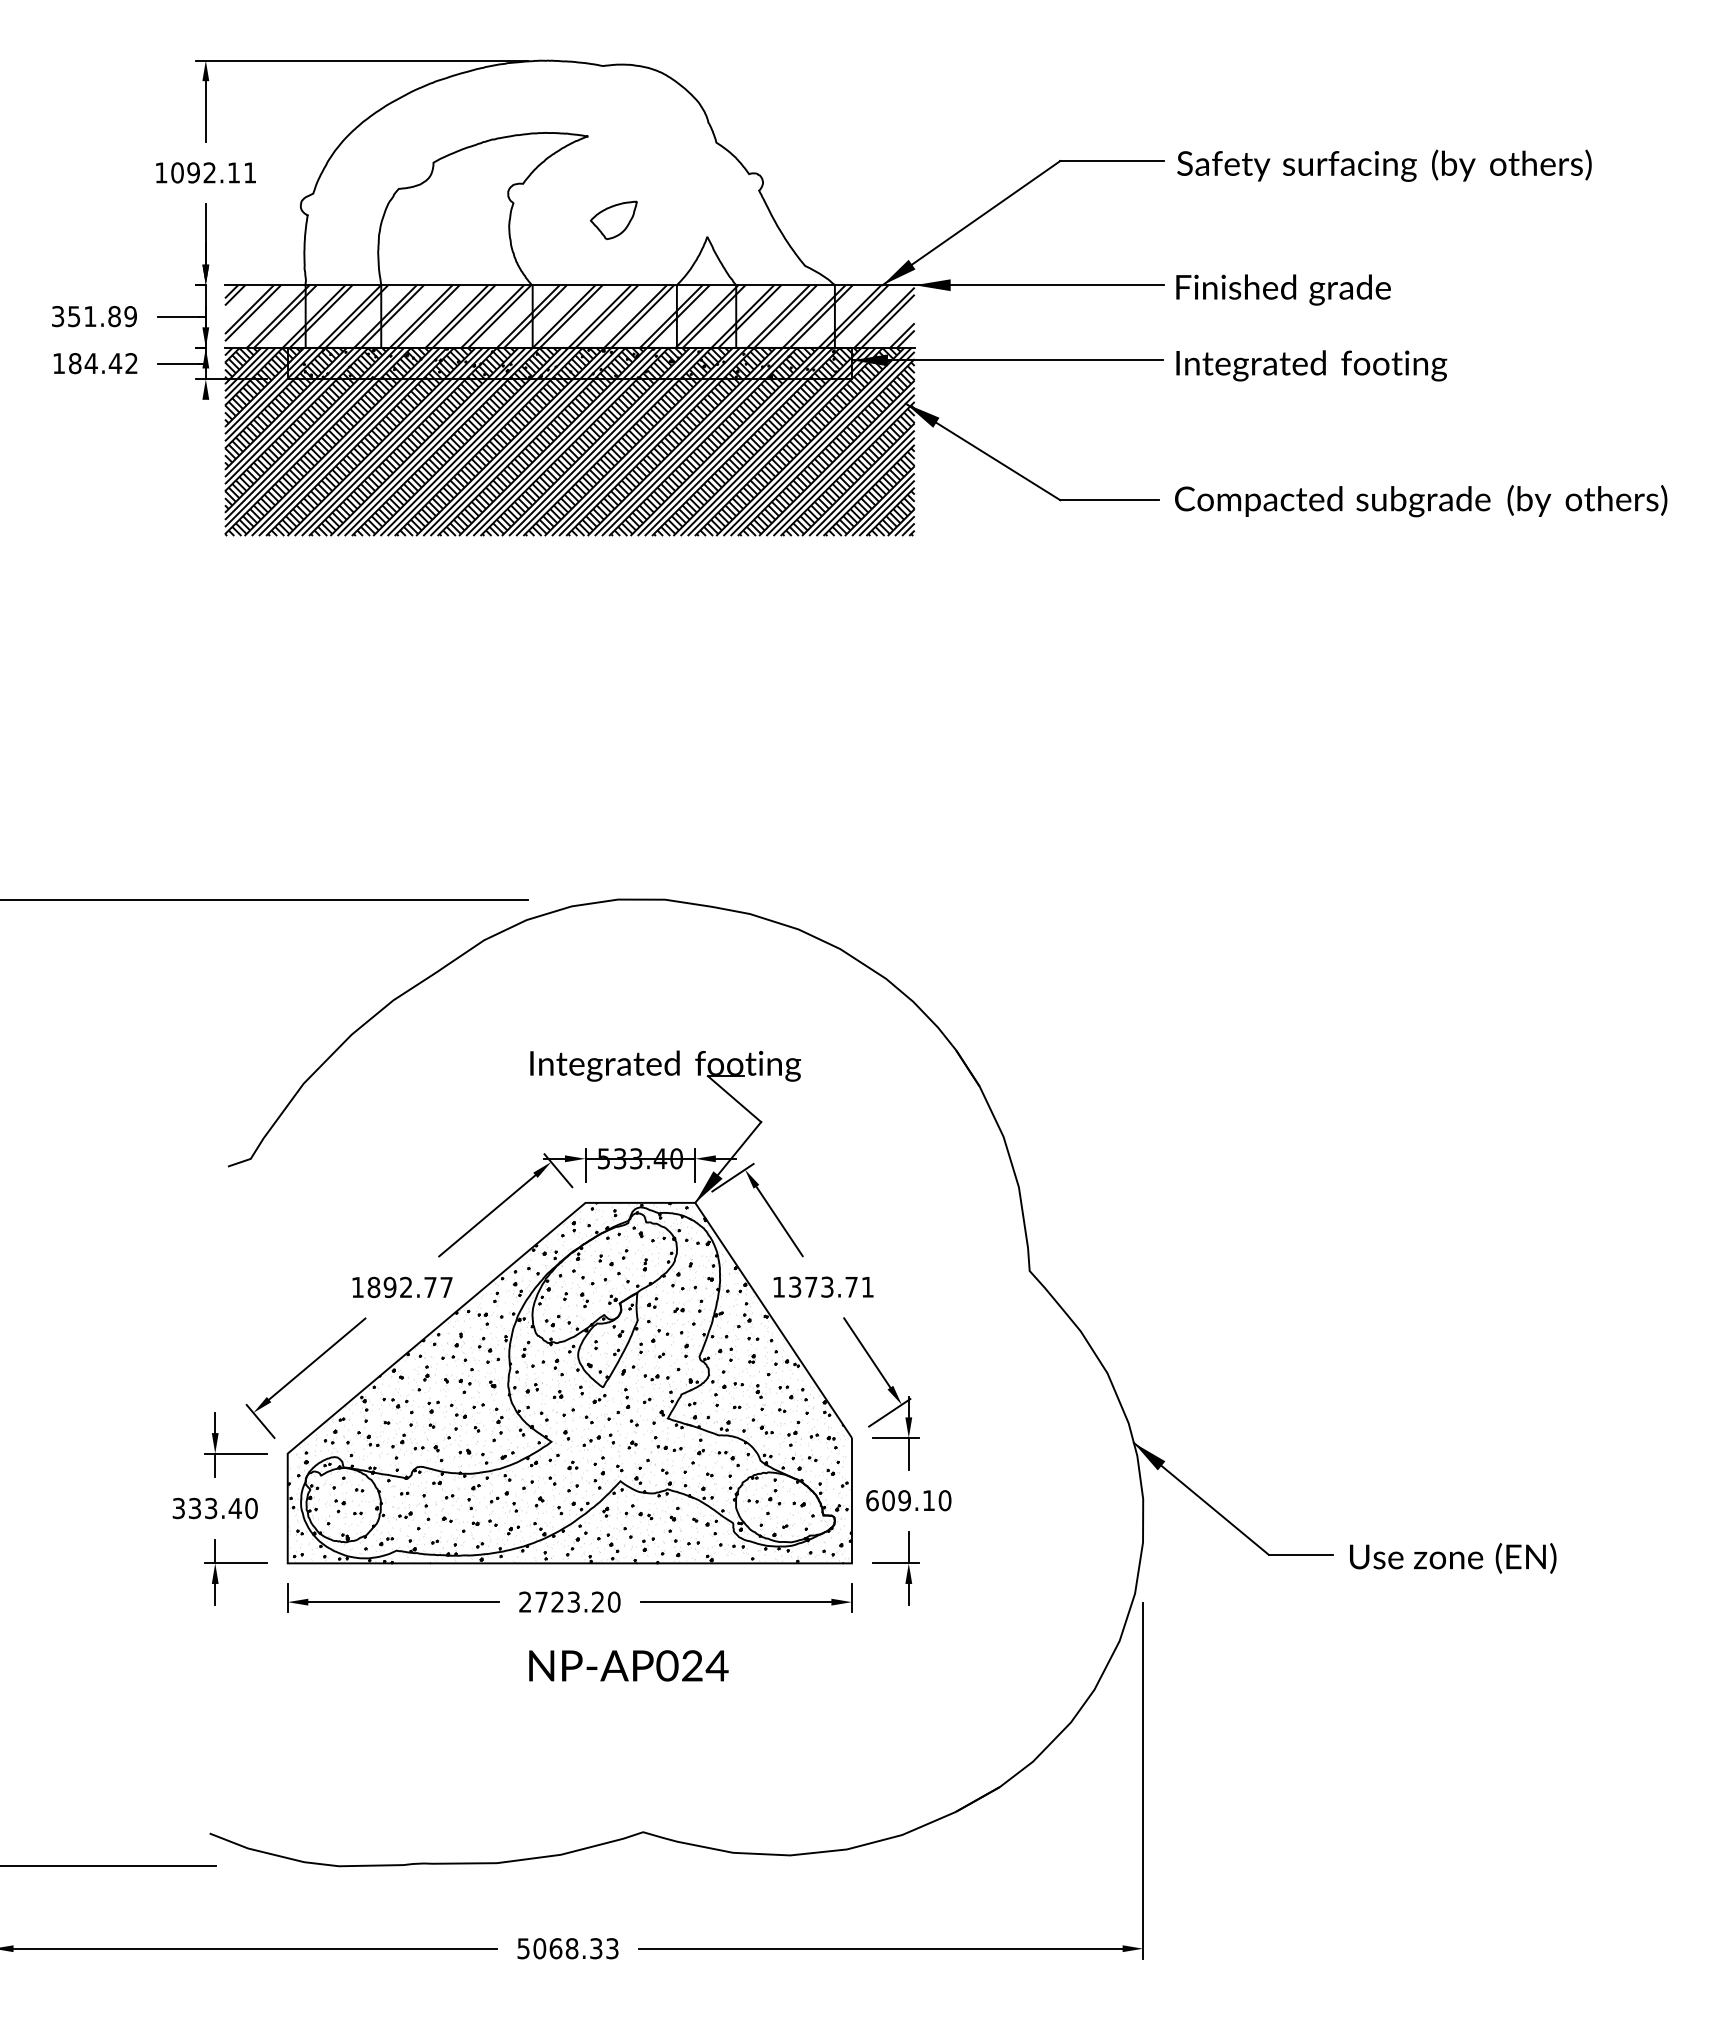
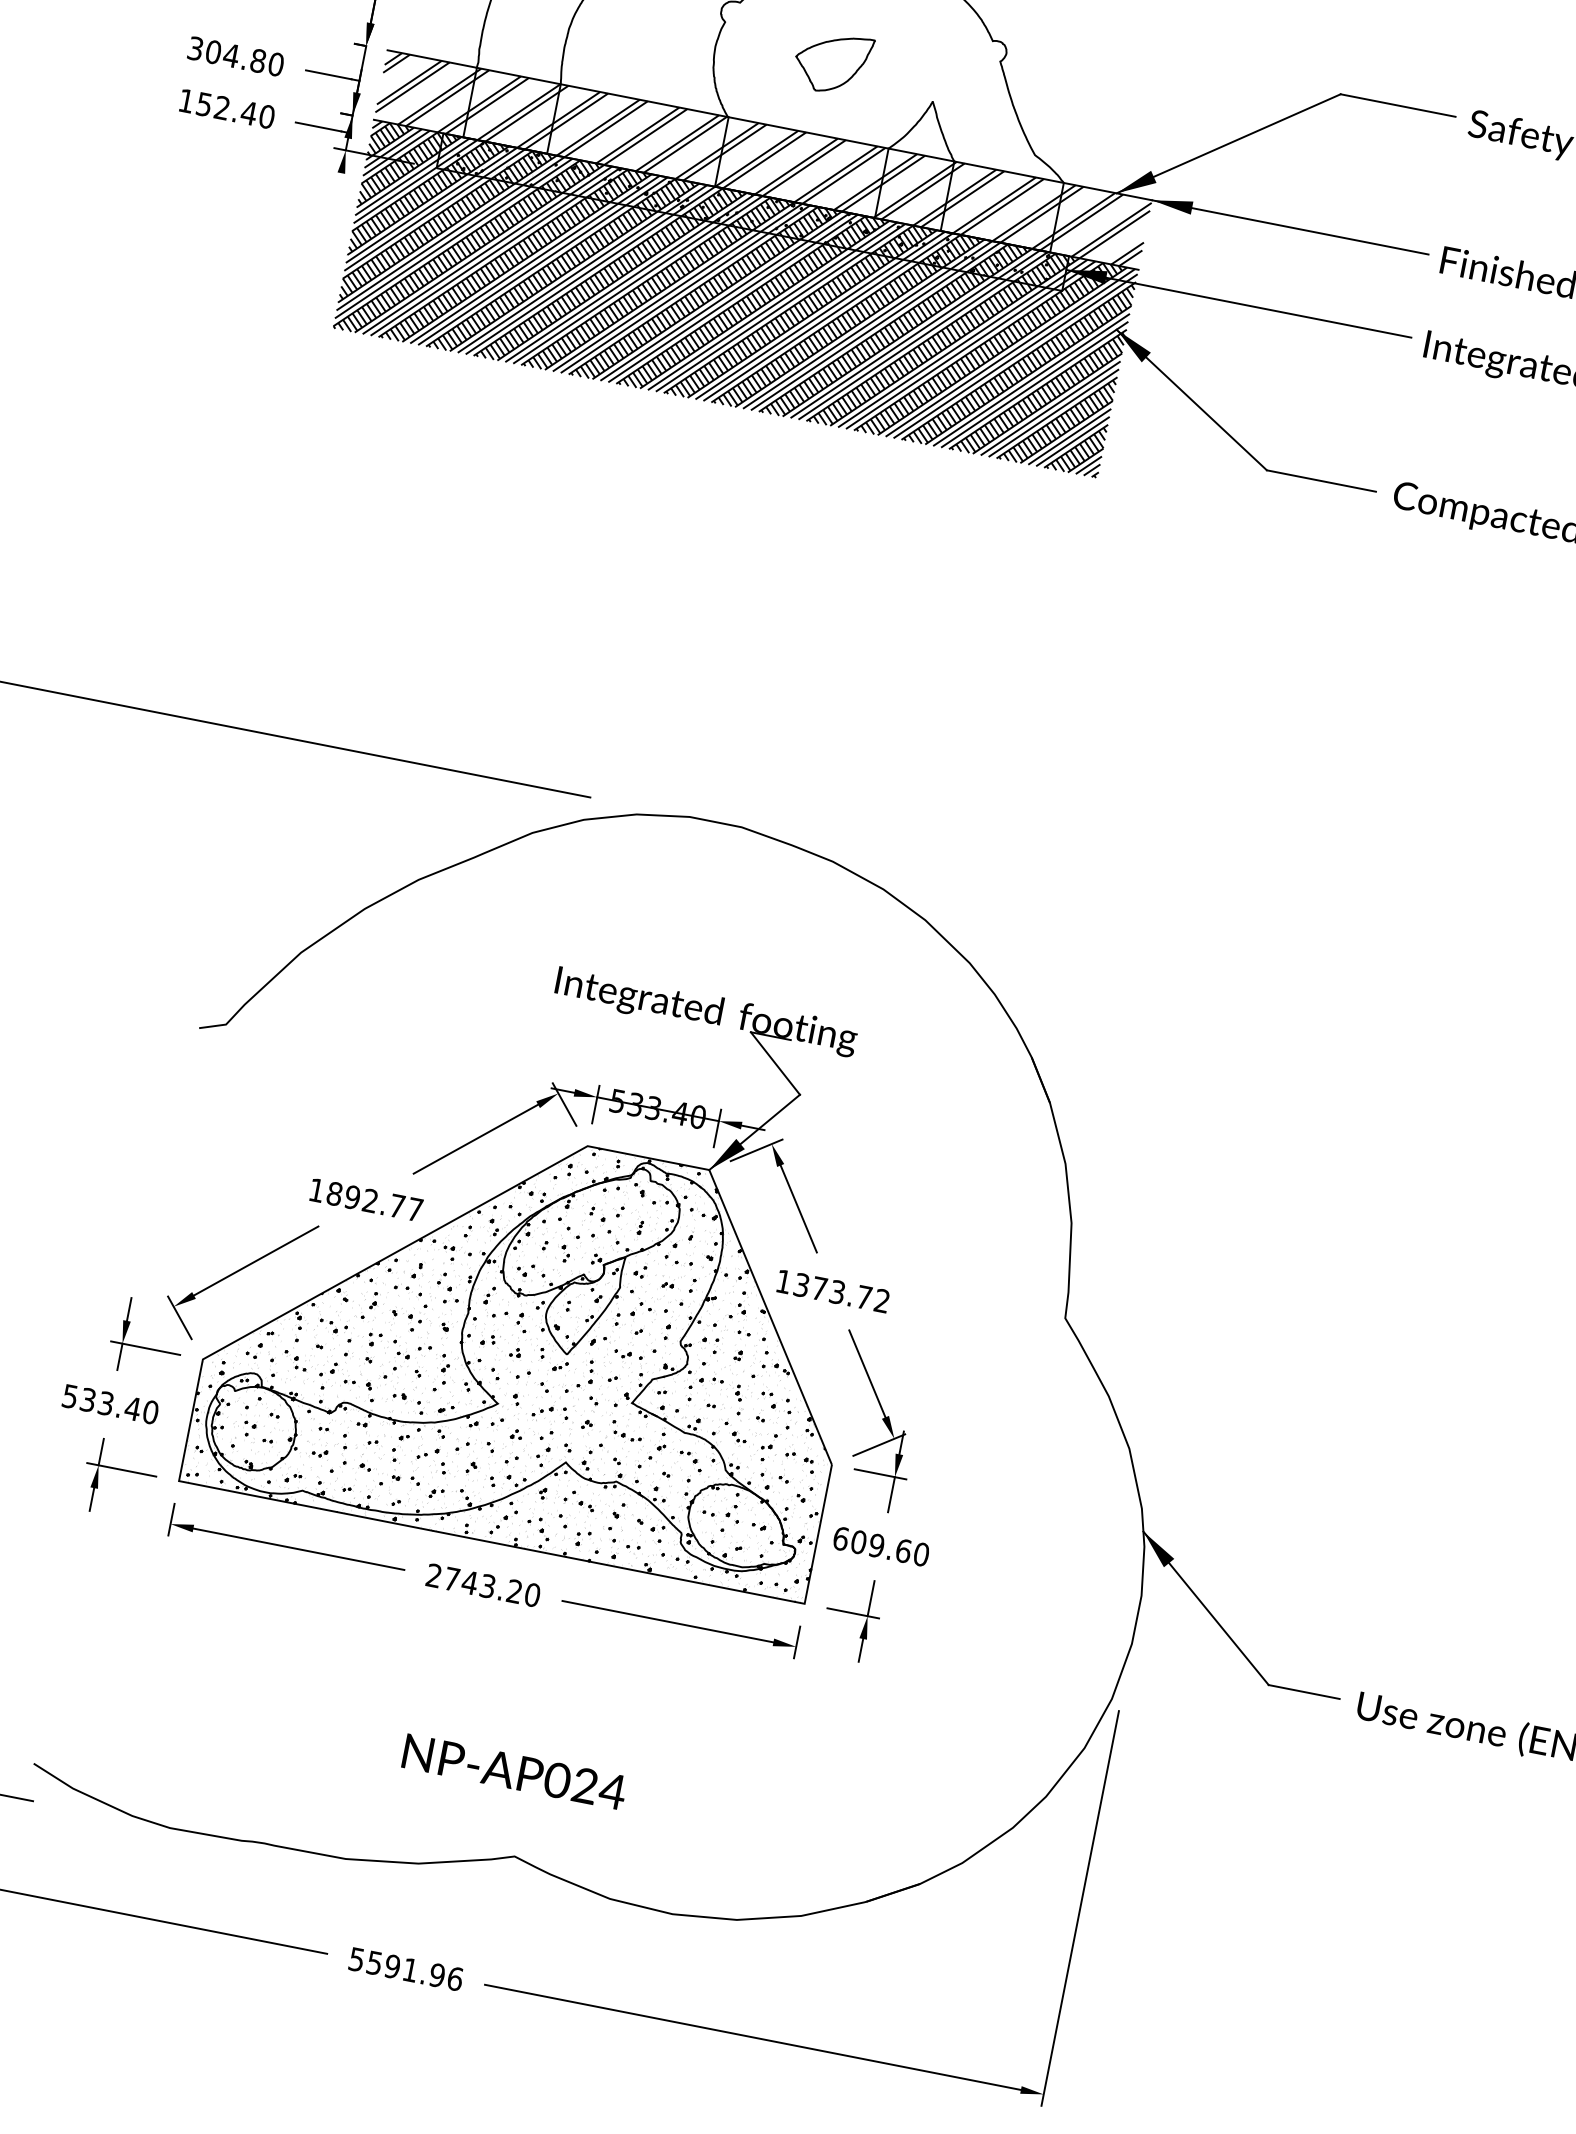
part: (613, 220) -> (832, 63), size x1.43
text: (102, 316) -> (244, 58), 351.89 -> 304.80
text: (103, 363) -> (235, 110), 184.42 -> 152.40
text: (867, 1286) -> (882, 1300), 1373.71 -> 1373.72
text: (928, 1500) -> (903, 1550), 609.10 -> 609.60
text: (178, 1507) -> (70, 1395), 333.40 -> 533.40
text: (557, 1601) -> (469, 1582), 2723.20 -> 2743.20
text: (628, 1665) -> (514, 1771), moved
text: (575, 1948) -> (414, 1970), 5068.33 -> 5591.96

